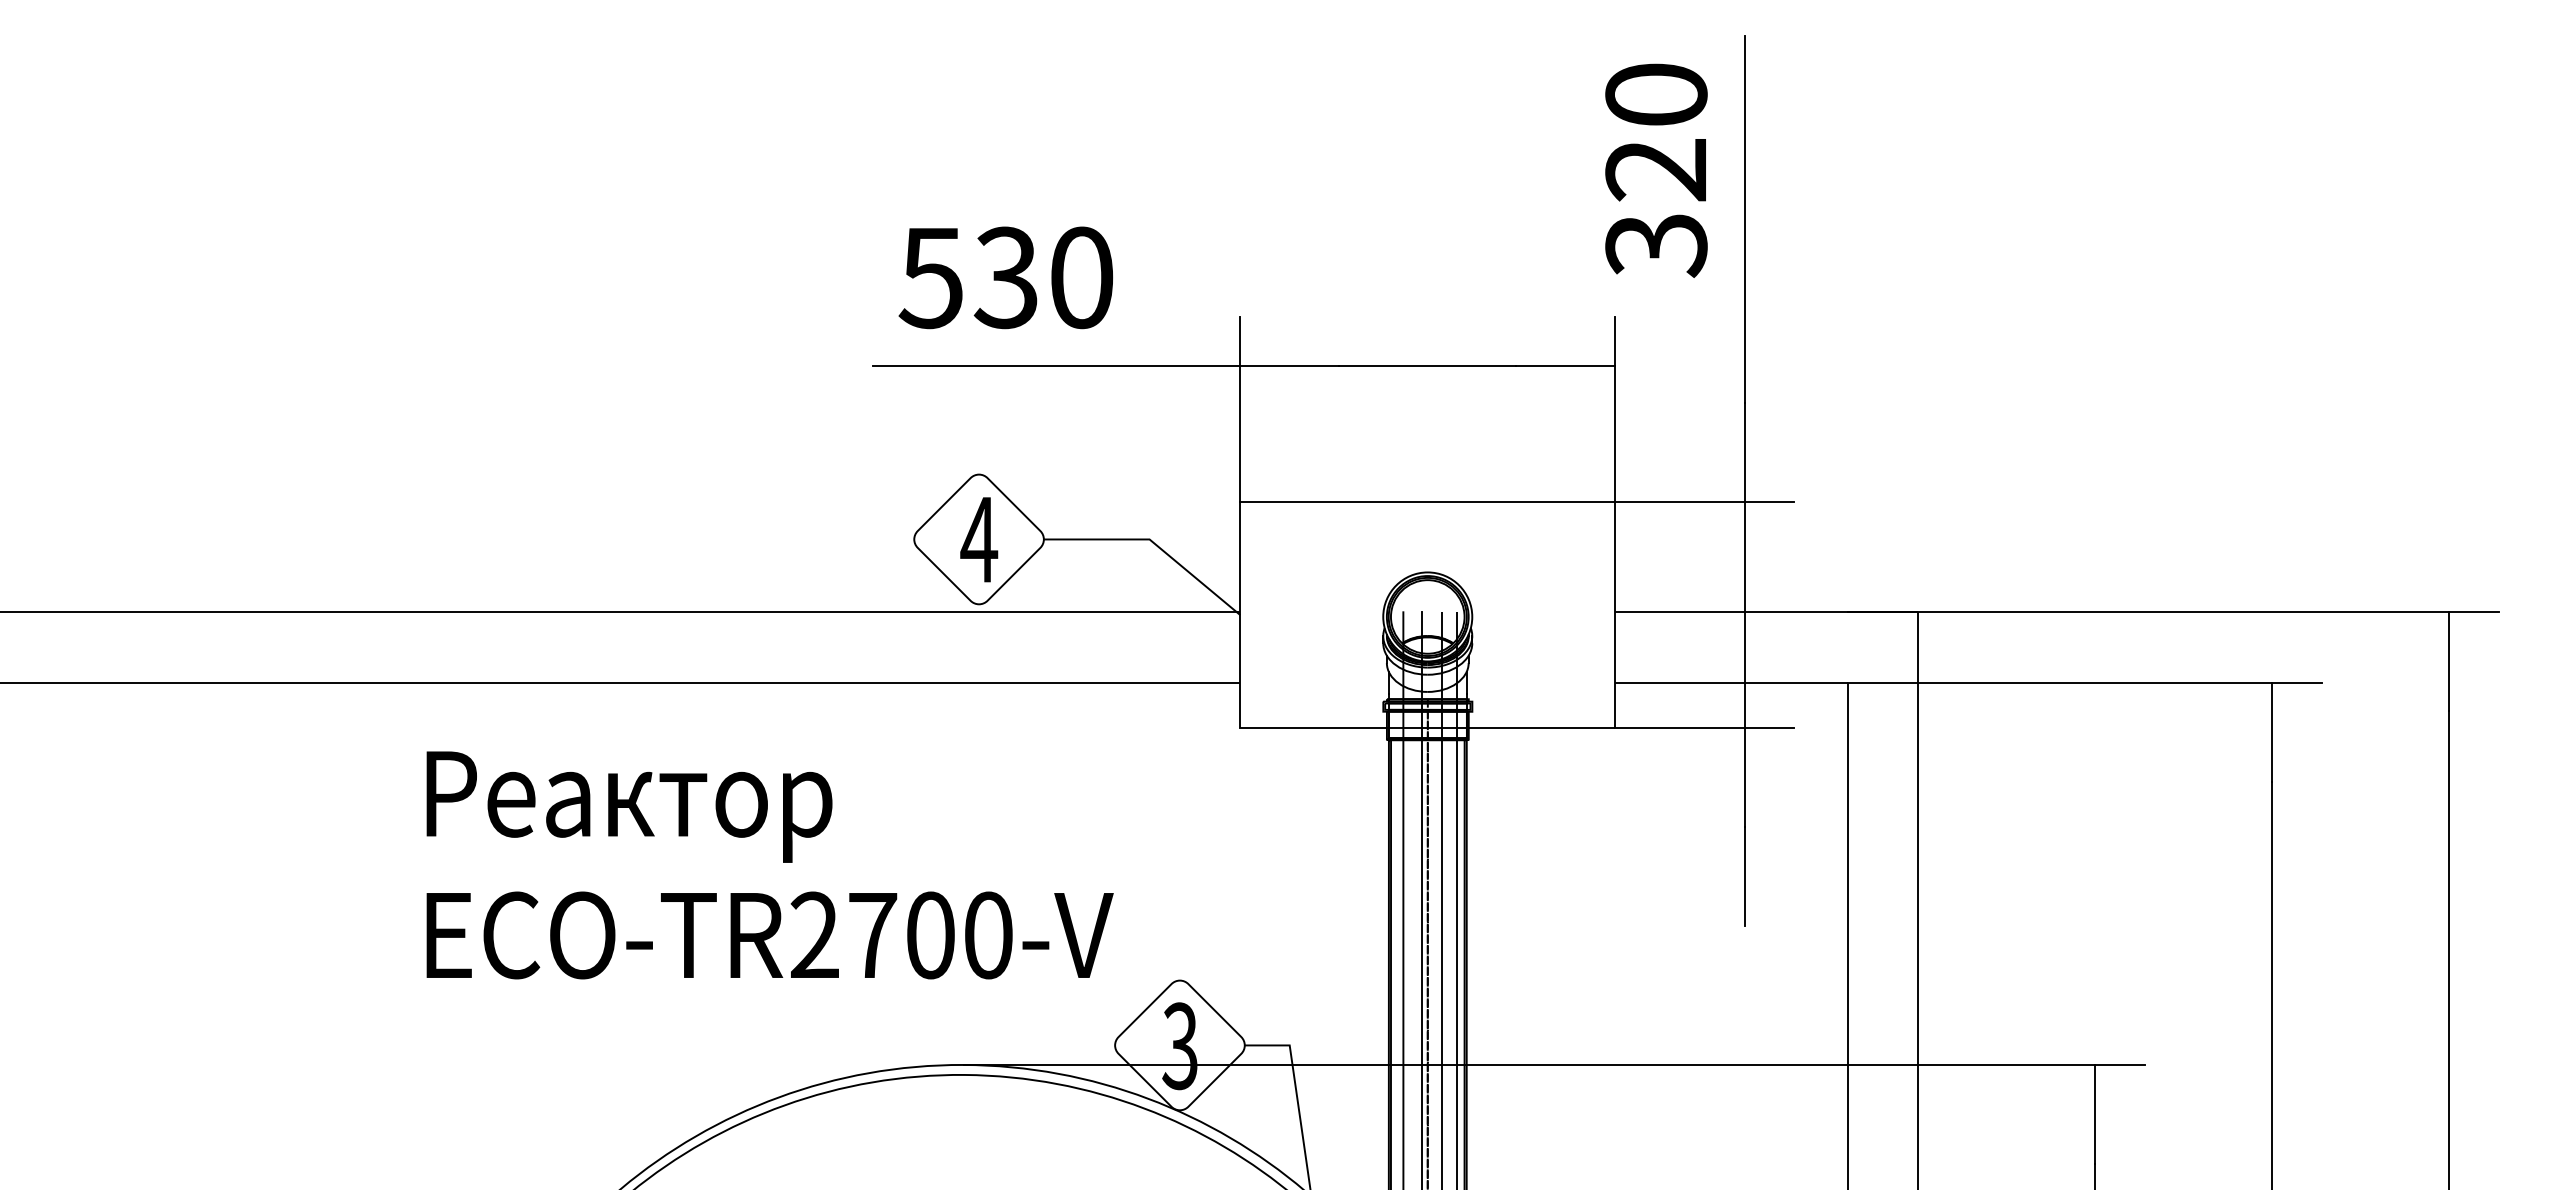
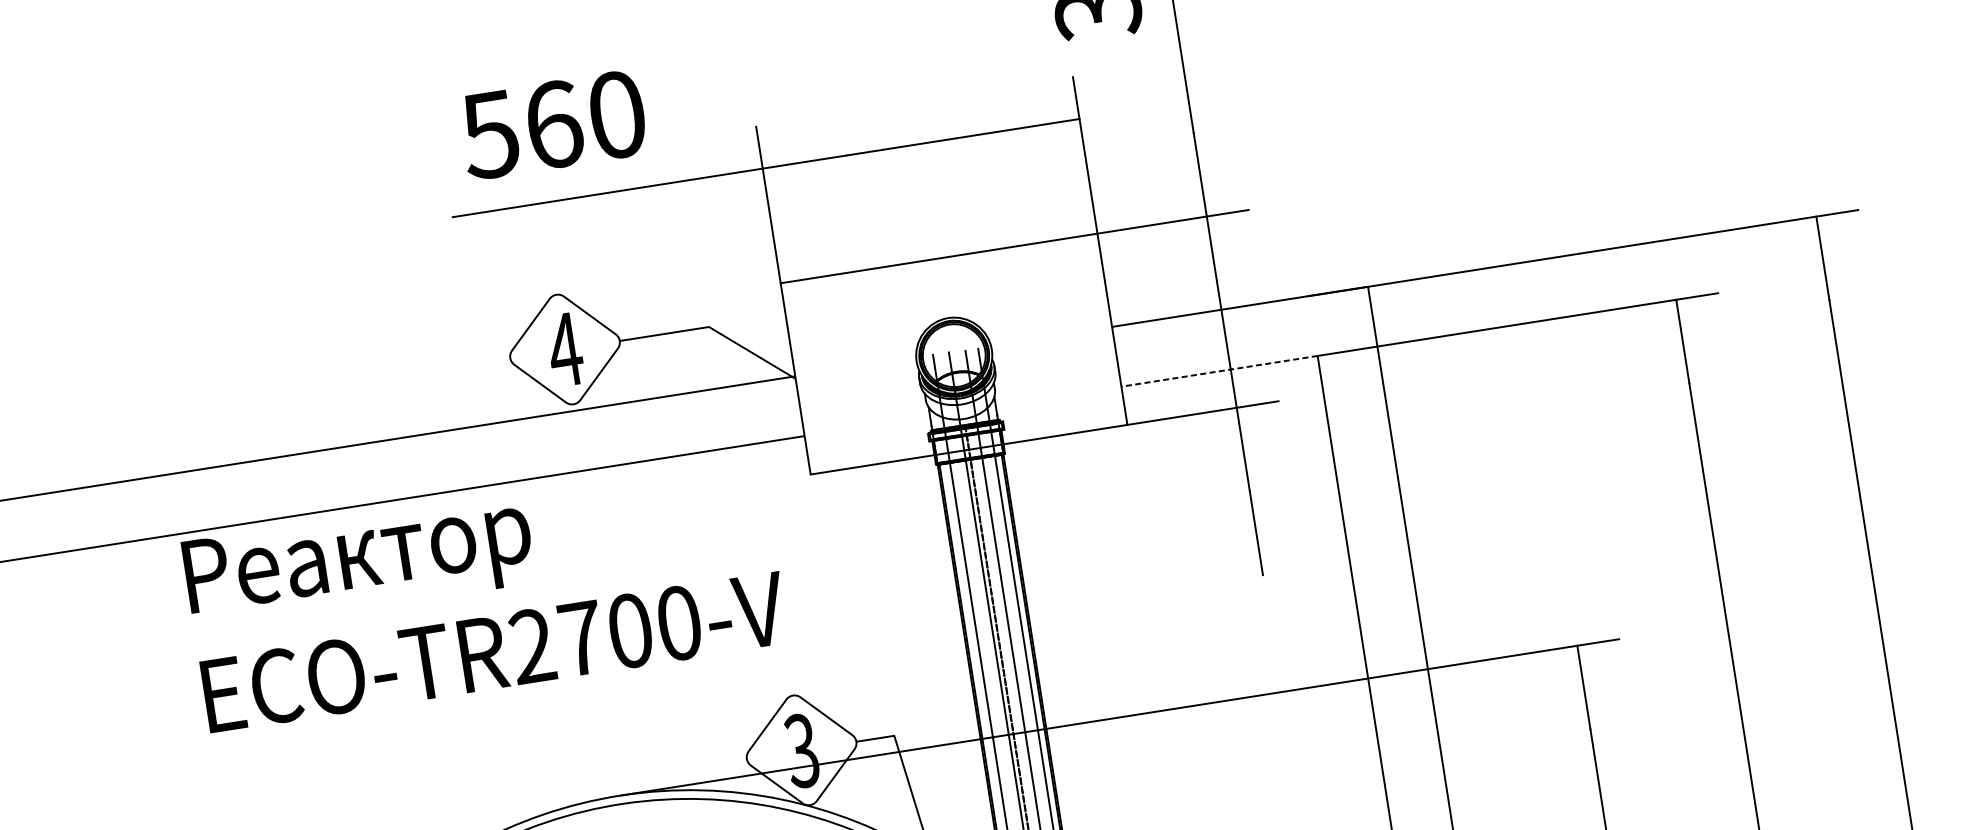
text: (1005, 277) -> (552, 124), 530 -> 560
line: (1731, 683) -> (1219, 371), solid -> dashed
text: (769, 865) -> (484, 593), moved

